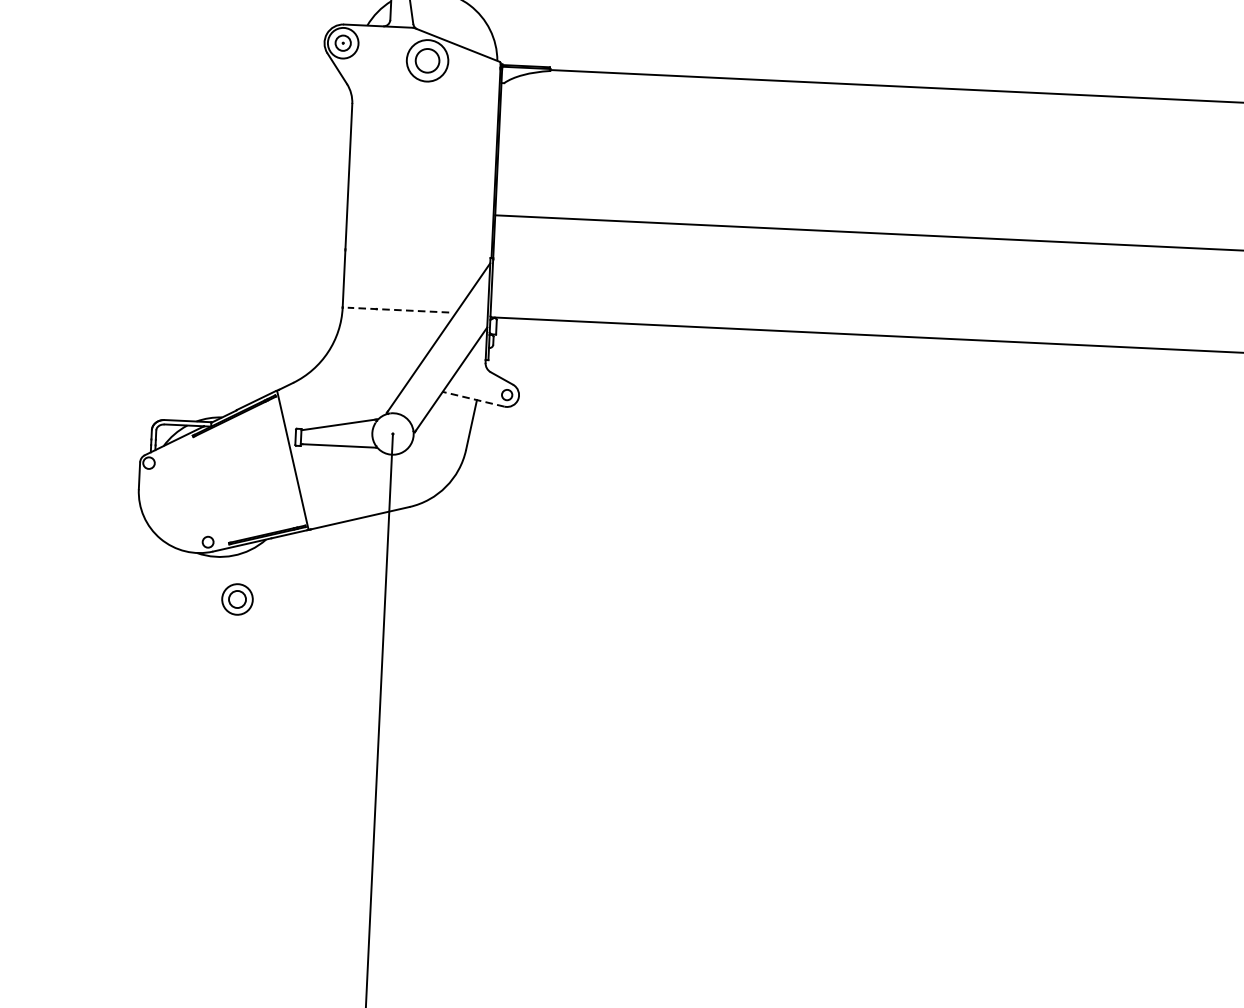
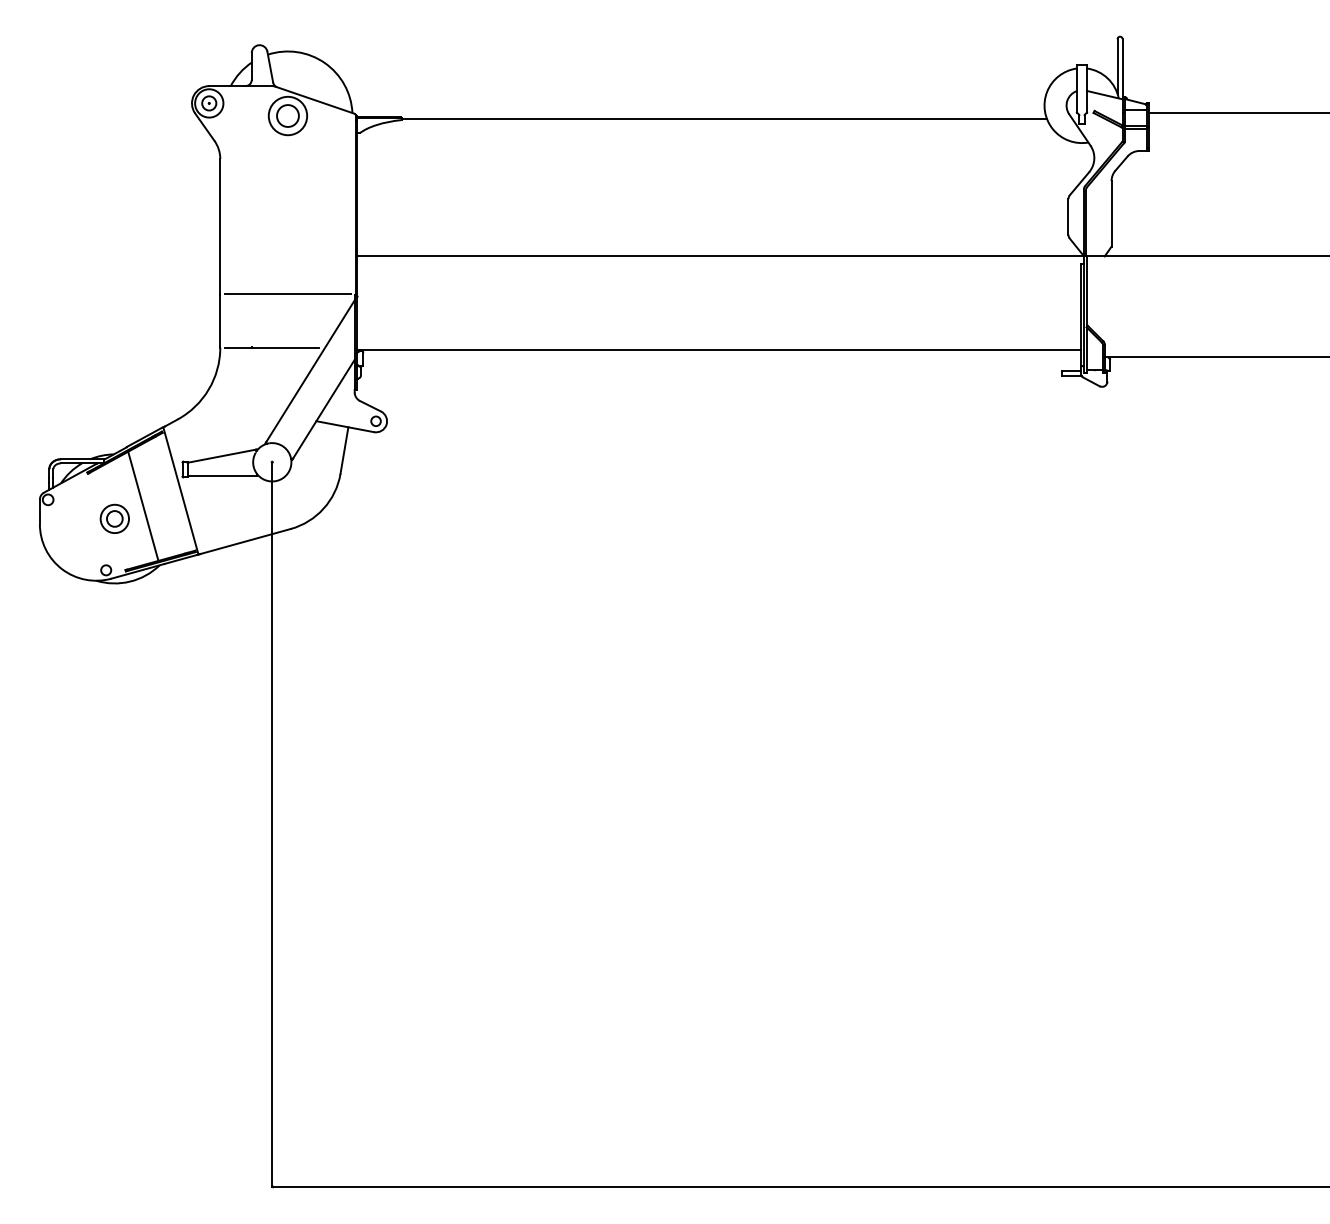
line: (417, 253) -> (287, 294), added
line: (397, 310) -> (271, 347), dashed -> solid
line: (472, 399) -> (344, 426), dashed -> solid
line: (251, 474) -> (143, 505), added
part: (237, 598) -> (114, 518), moved

